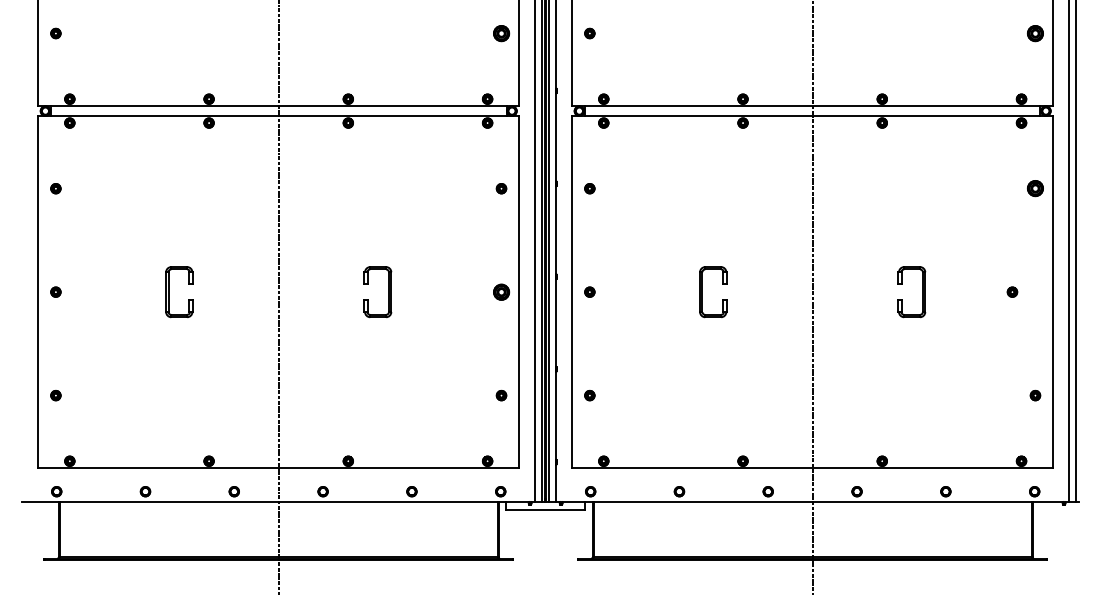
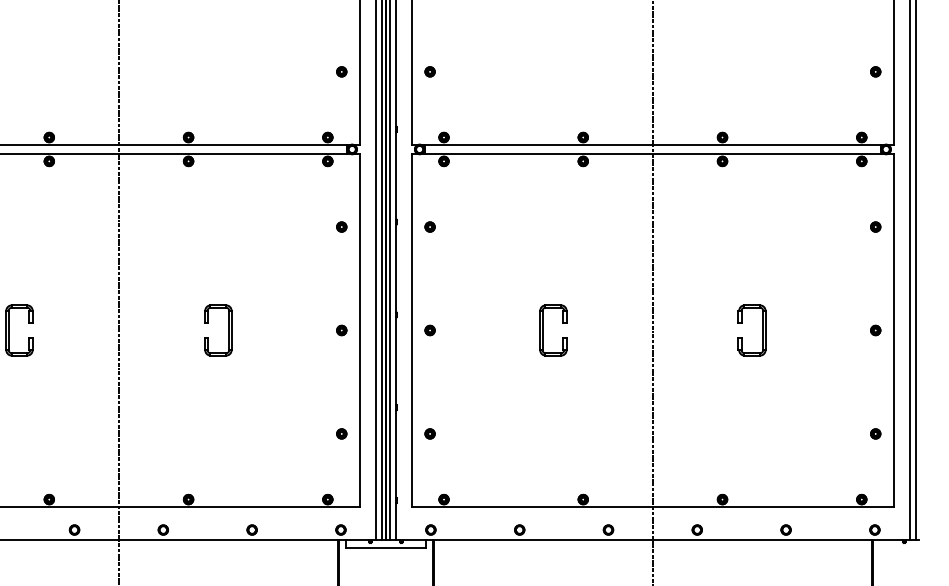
part: (501, 33) -> (341, 71), size x0.62
part: (1035, 33) -> (875, 71), size x0.62
part: (1035, 188) -> (875, 226), size x0.62
part: (501, 291) -> (341, 329), size x0.62
part: (1012, 291) -> (875, 329), moved

